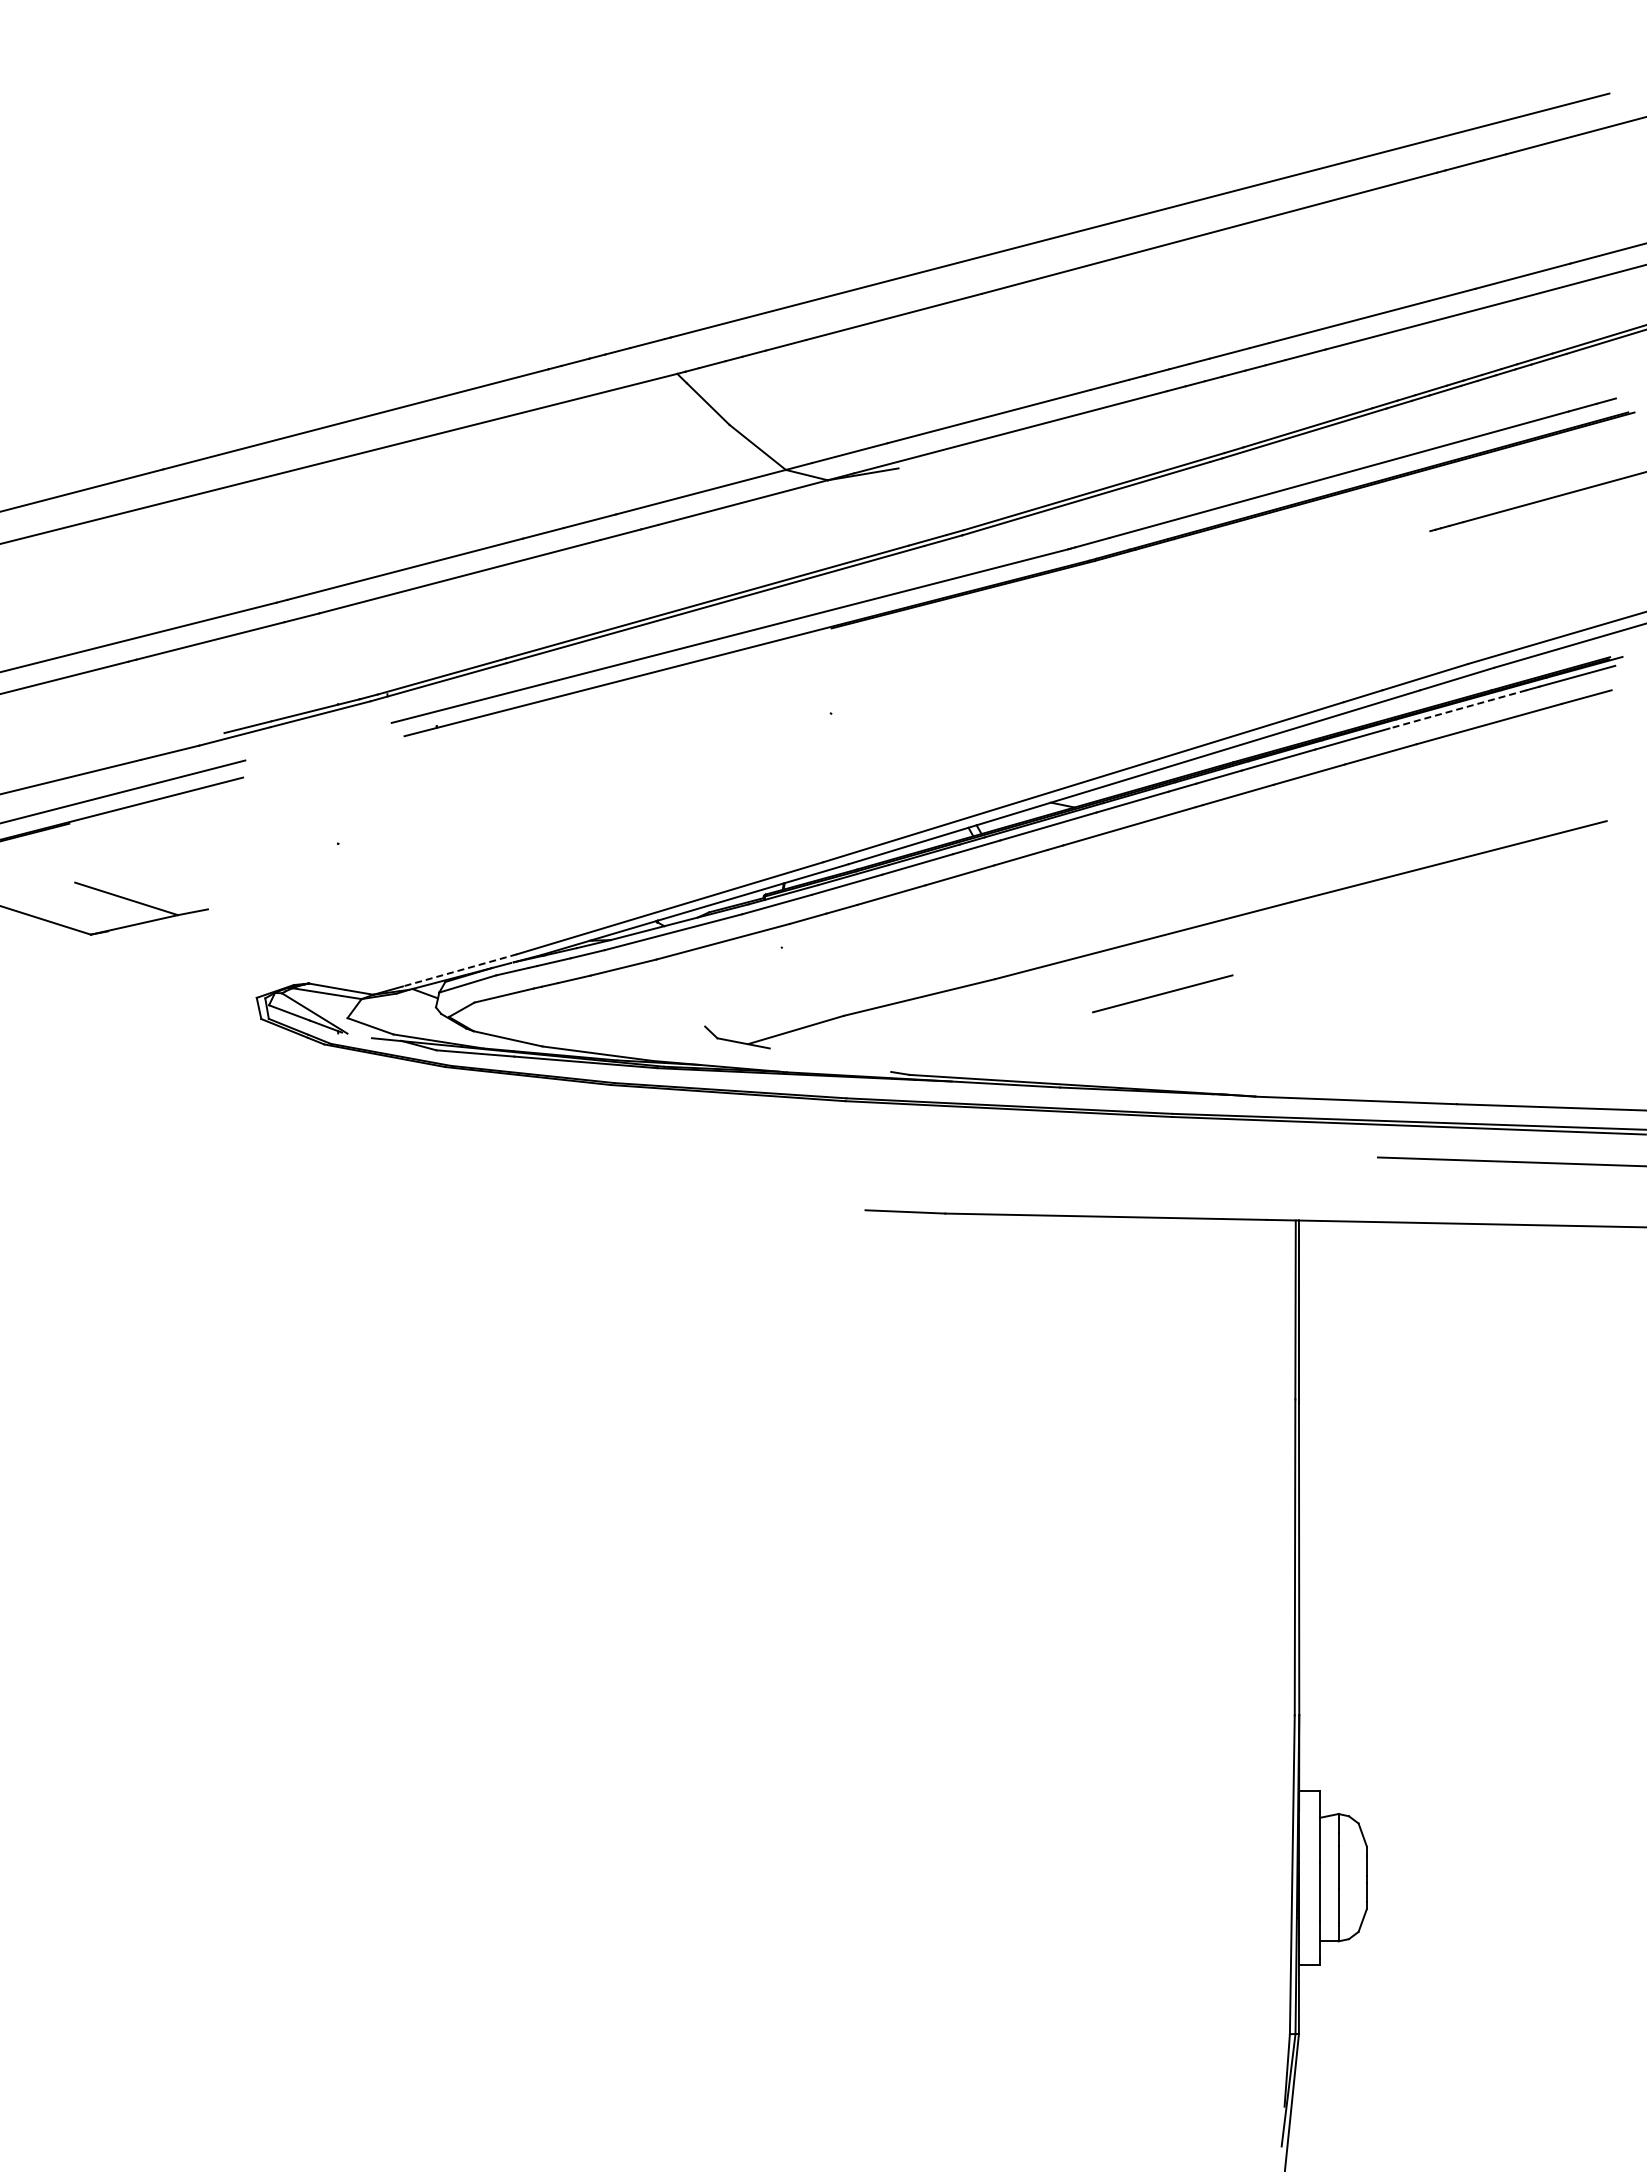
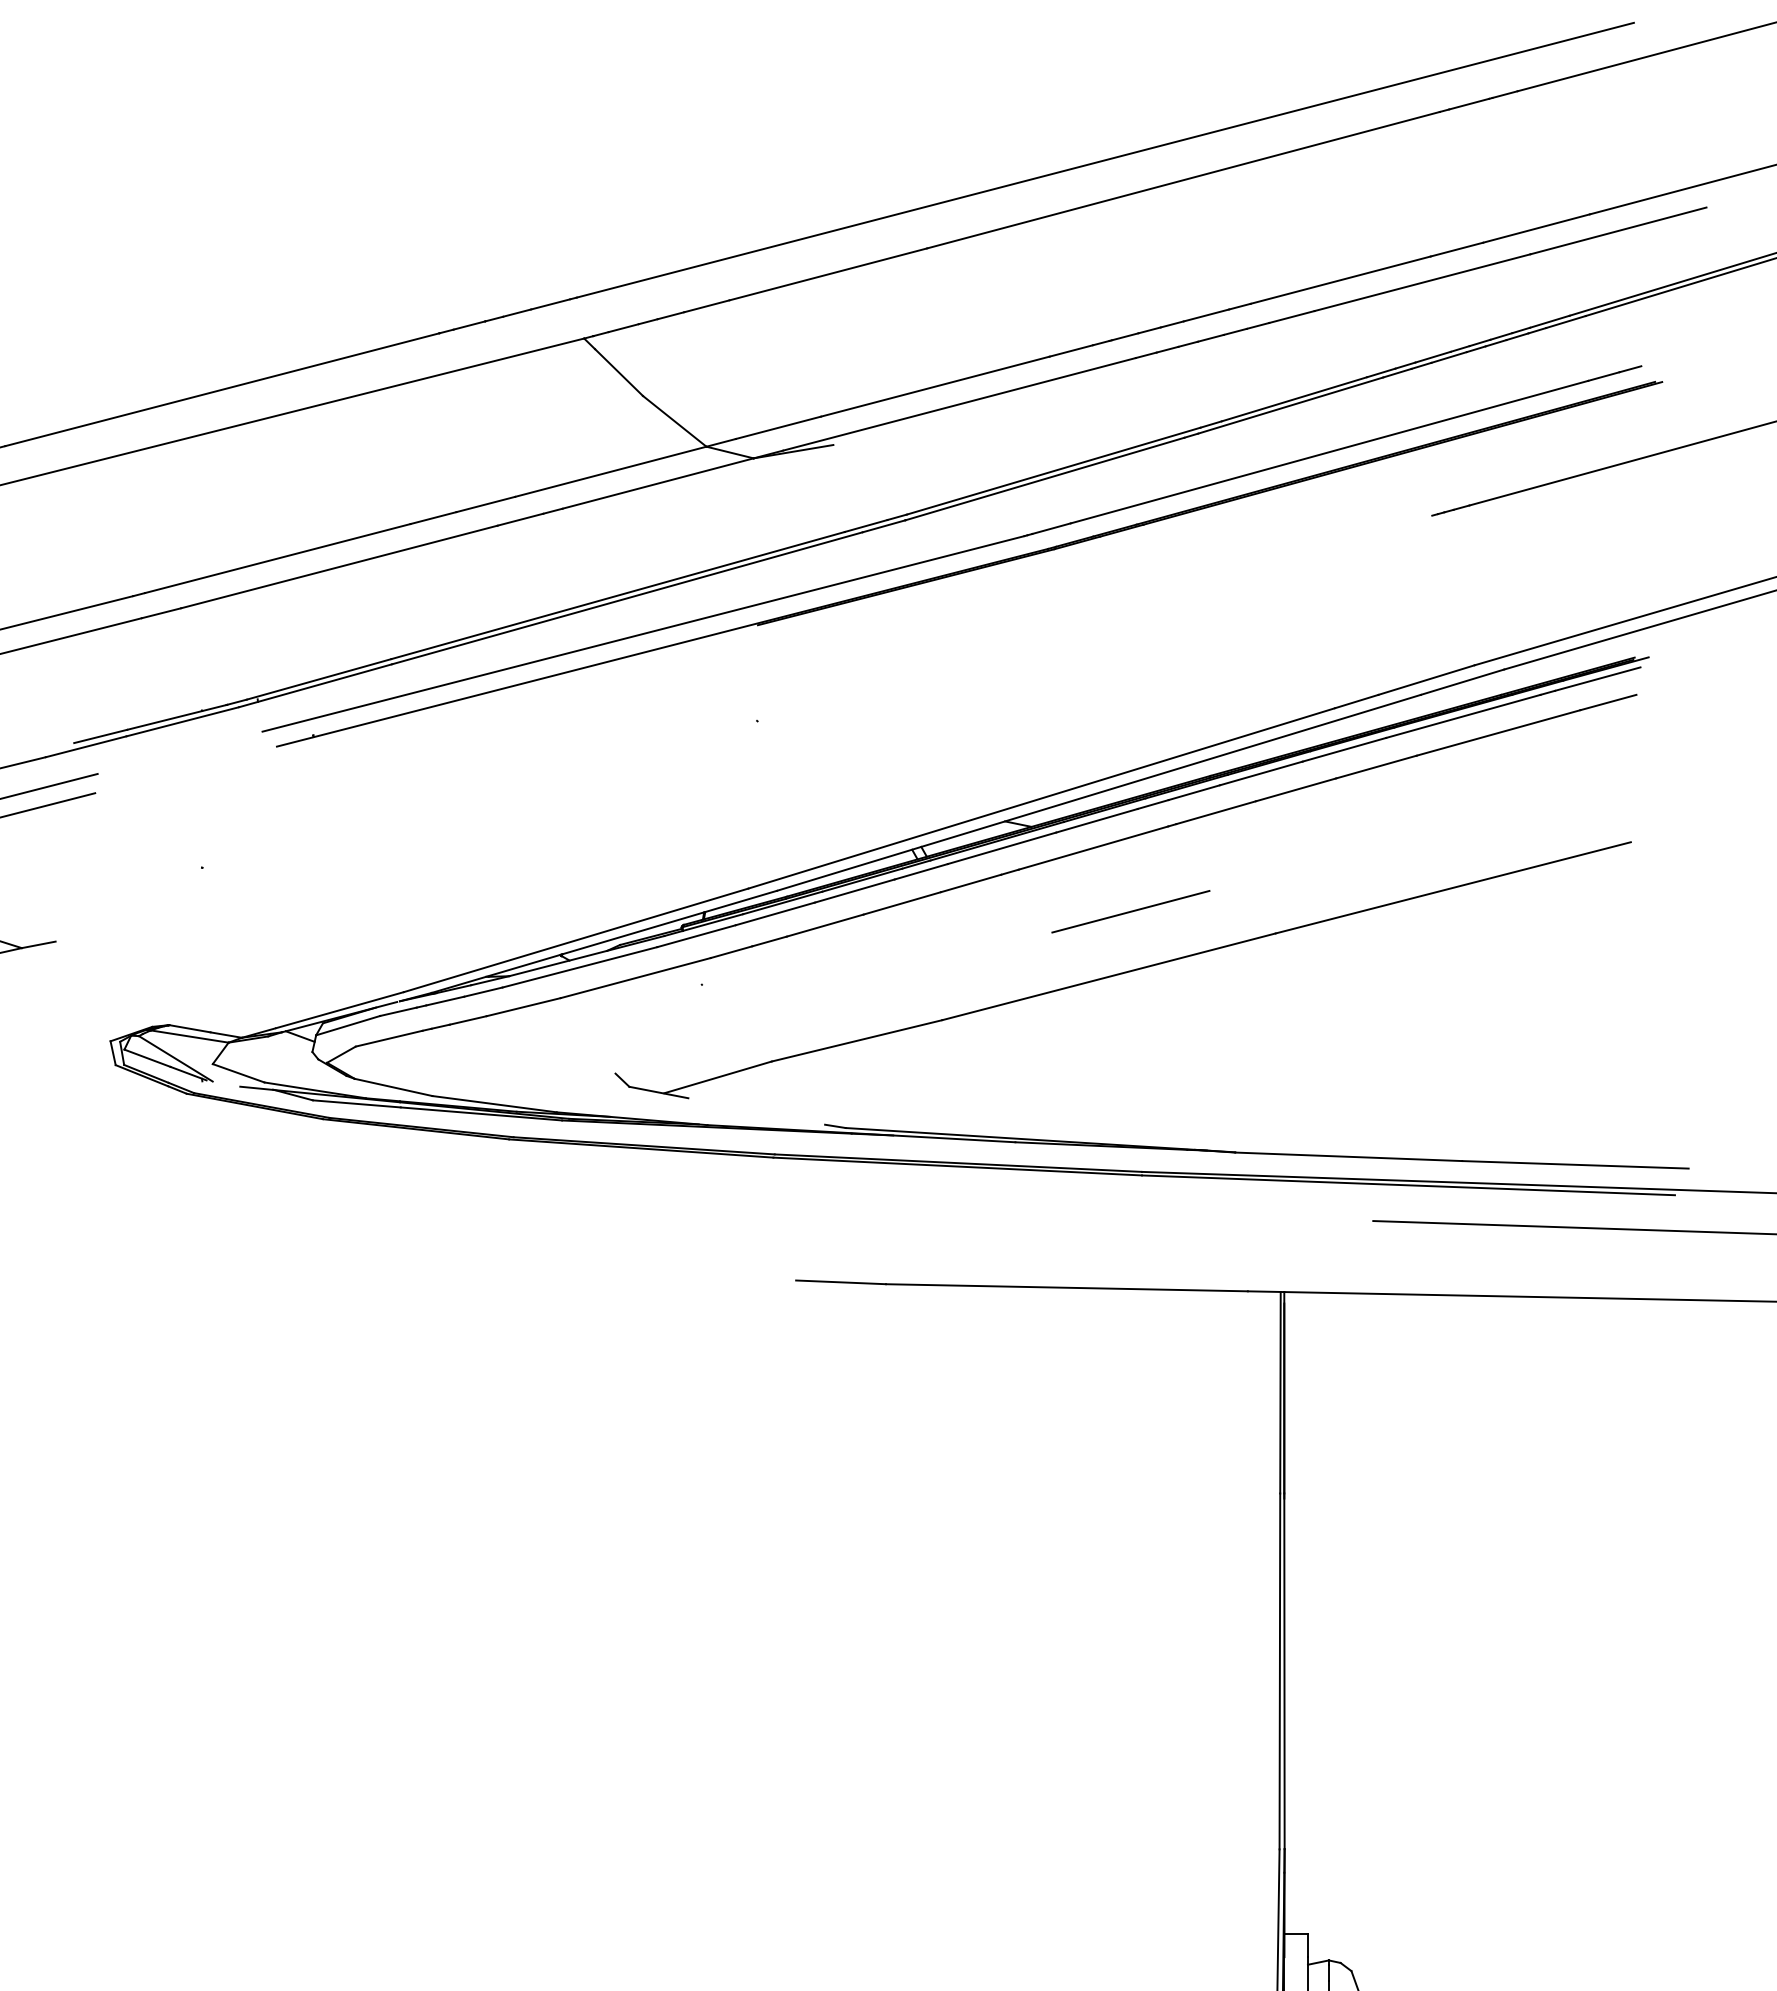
line: (1457, 709) -> (1462, 716), dashed -> solid
line: (460, 970) -> (340, 1010), dashed -> solid
line: (1162, 993) -> (1130, 911), moved

